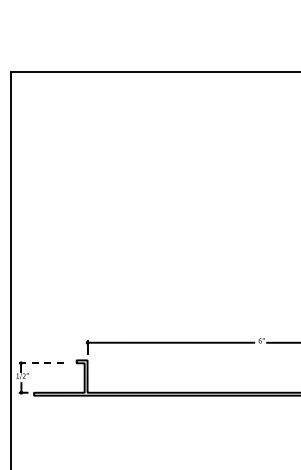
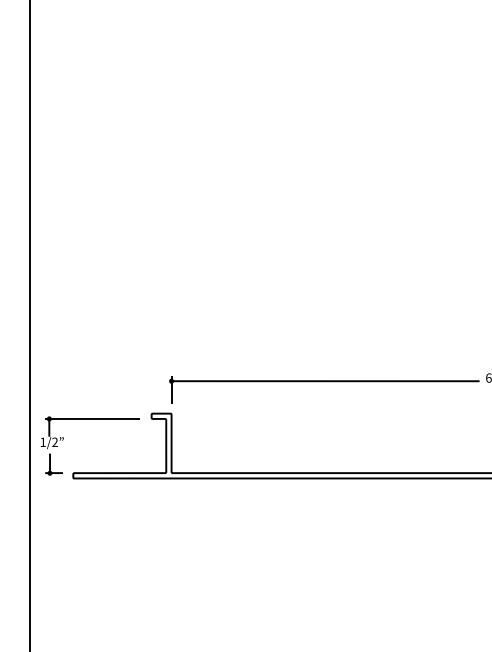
line: (44, 363) -> (92, 419), dashed -> solid

